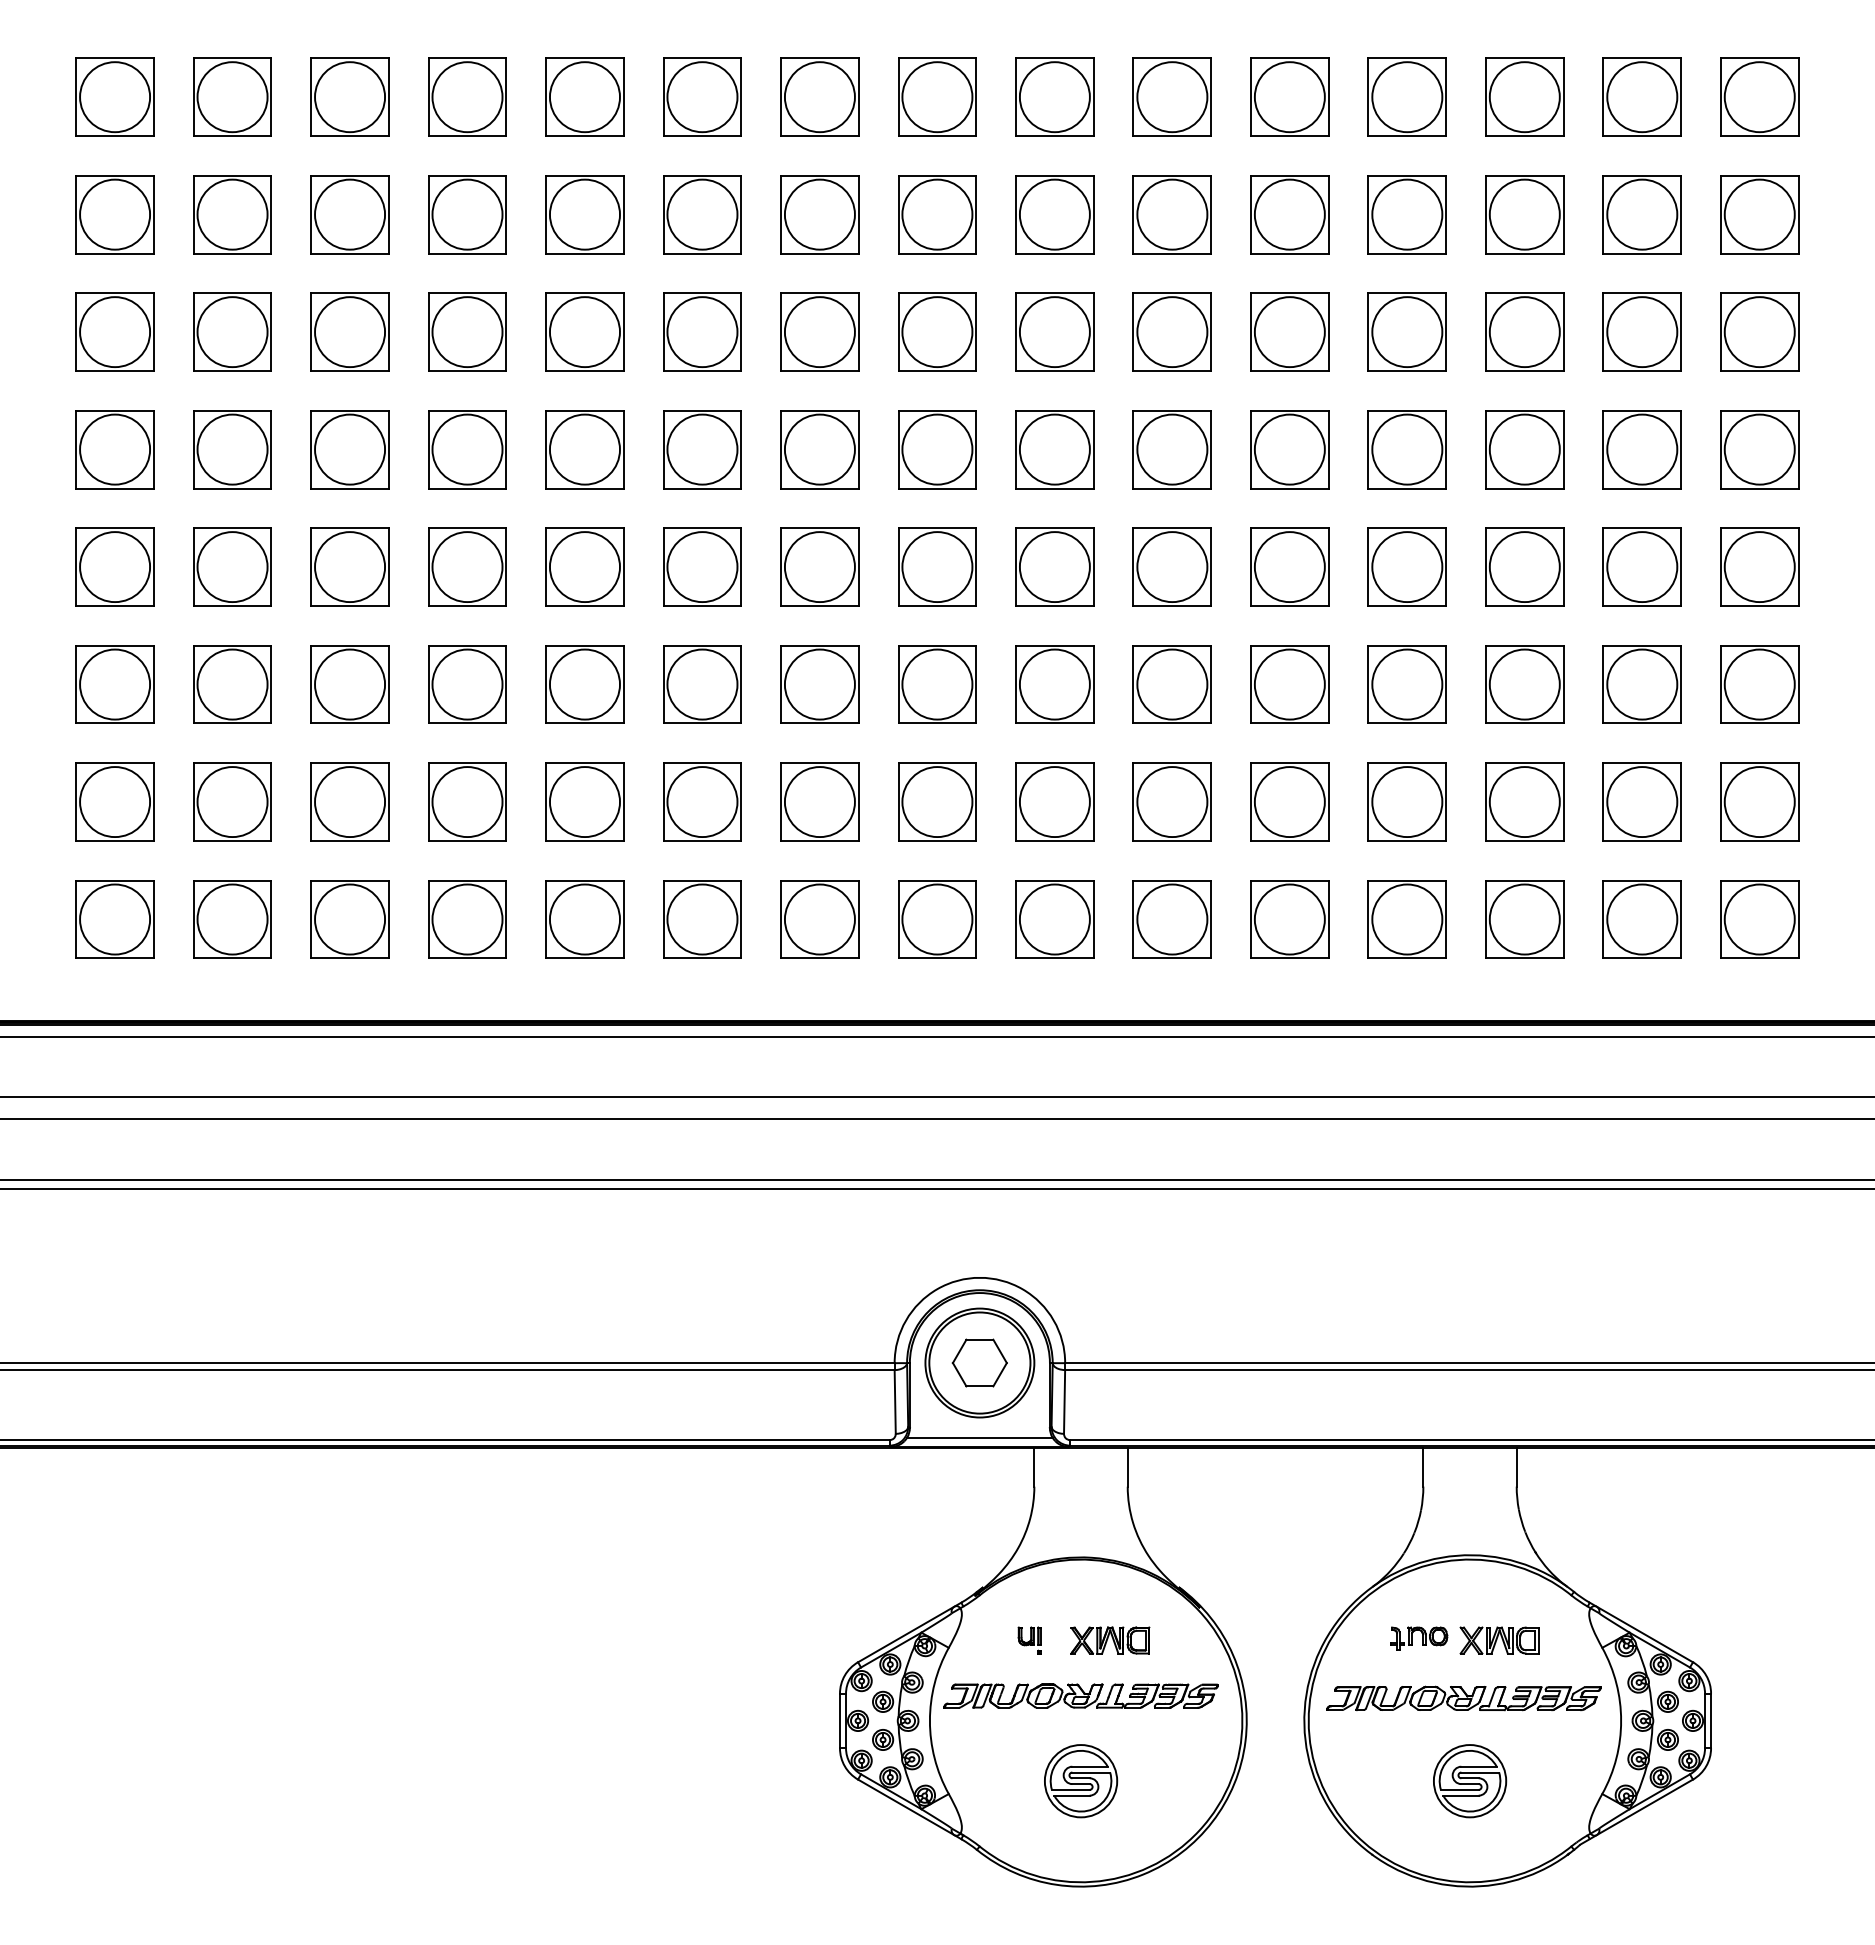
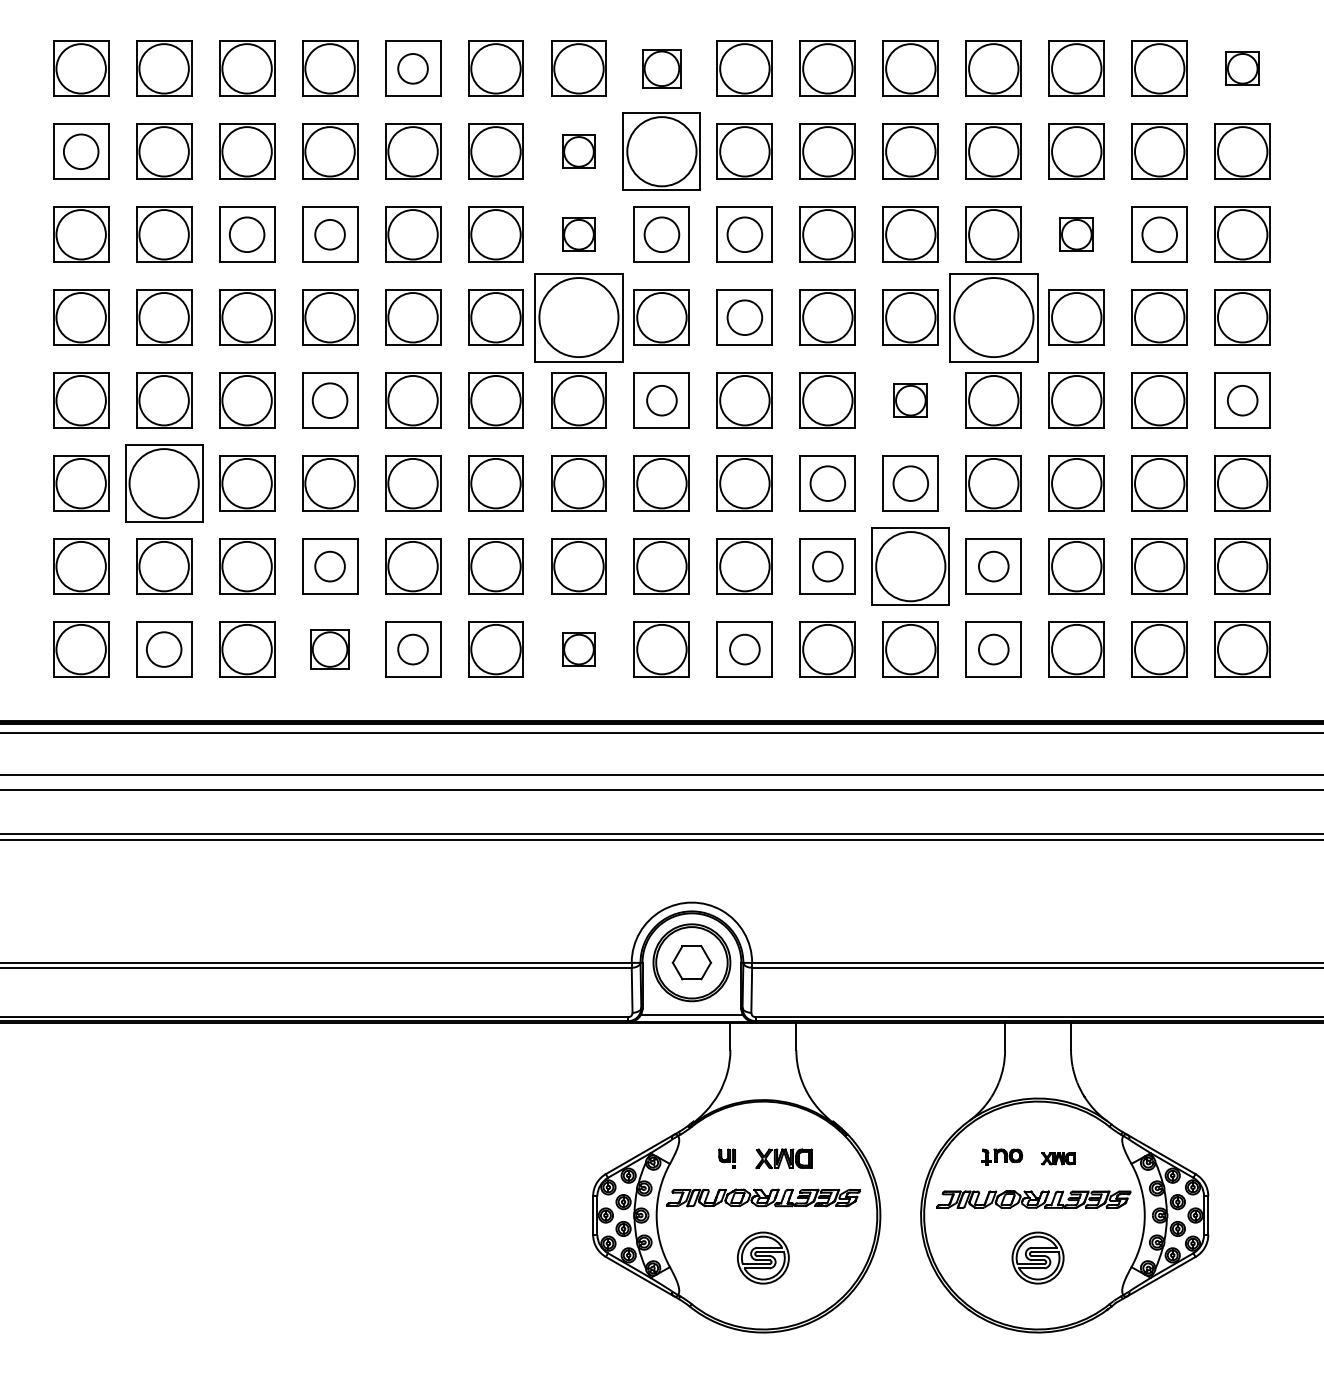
part: (937, 96) -> (662, 68), size x0.7
part: (1759, 96) -> (1242, 68), size x0.6
circle: (584, 97) -> (412, 69), size x0.6
circle: (115, 214) -> (81, 151), size x0.7
part: (819, 214) -> (578, 151), size x0.6
part: (937, 214) -> (662, 151), size x1.4
part: (819, 331) -> (578, 234), size x0.6
part: (1524, 331) -> (1076, 234), size x0.6
circle: (350, 332) -> (247, 235), size x0.7
circle: (467, 332) -> (330, 235), size x0.6
circle: (937, 332) -> (662, 235), size x0.7
circle: (1054, 332) -> (744, 235), size x0.7
circle: (1642, 332) -> (1159, 235), size x0.7
part: (819, 449) -> (578, 317), size x1.6
circle: (1054, 449) -> (744, 317), size x0.7
part: (1406, 449) -> (993, 317), size x1.6
part: (1289, 566) -> (910, 400), size x0.6
circle: (467, 567) -> (330, 400), size x0.7
circle: (937, 567) -> (662, 400), size x0.6
circle: (1759, 567) -> (1242, 400), size x0.6
part: (232, 684) -> (164, 483), size x1.4
circle: (1172, 684) -> (827, 483), size x0.7
circle: (1289, 684) -> (910, 483), size x0.7
part: (1289, 801) -> (910, 566), size x1.4
circle: (467, 802) -> (330, 566), size x0.6
circle: (1172, 802) -> (827, 566), size x0.6
circle: (1407, 802) -> (993, 566), size x0.6
circle: (232, 919) -> (164, 649), size x0.7
part: (467, 919) -> (330, 649), size x0.7
circle: (584, 919) -> (412, 649), size x0.6
part: (819, 919) -> (578, 649), size x0.6
circle: (1054, 919) -> (744, 649), size x0.6
circle: (1407, 919) -> (993, 649), size x0.6
part: (1499, 1640) -> (1058, 1158), size x0.6

